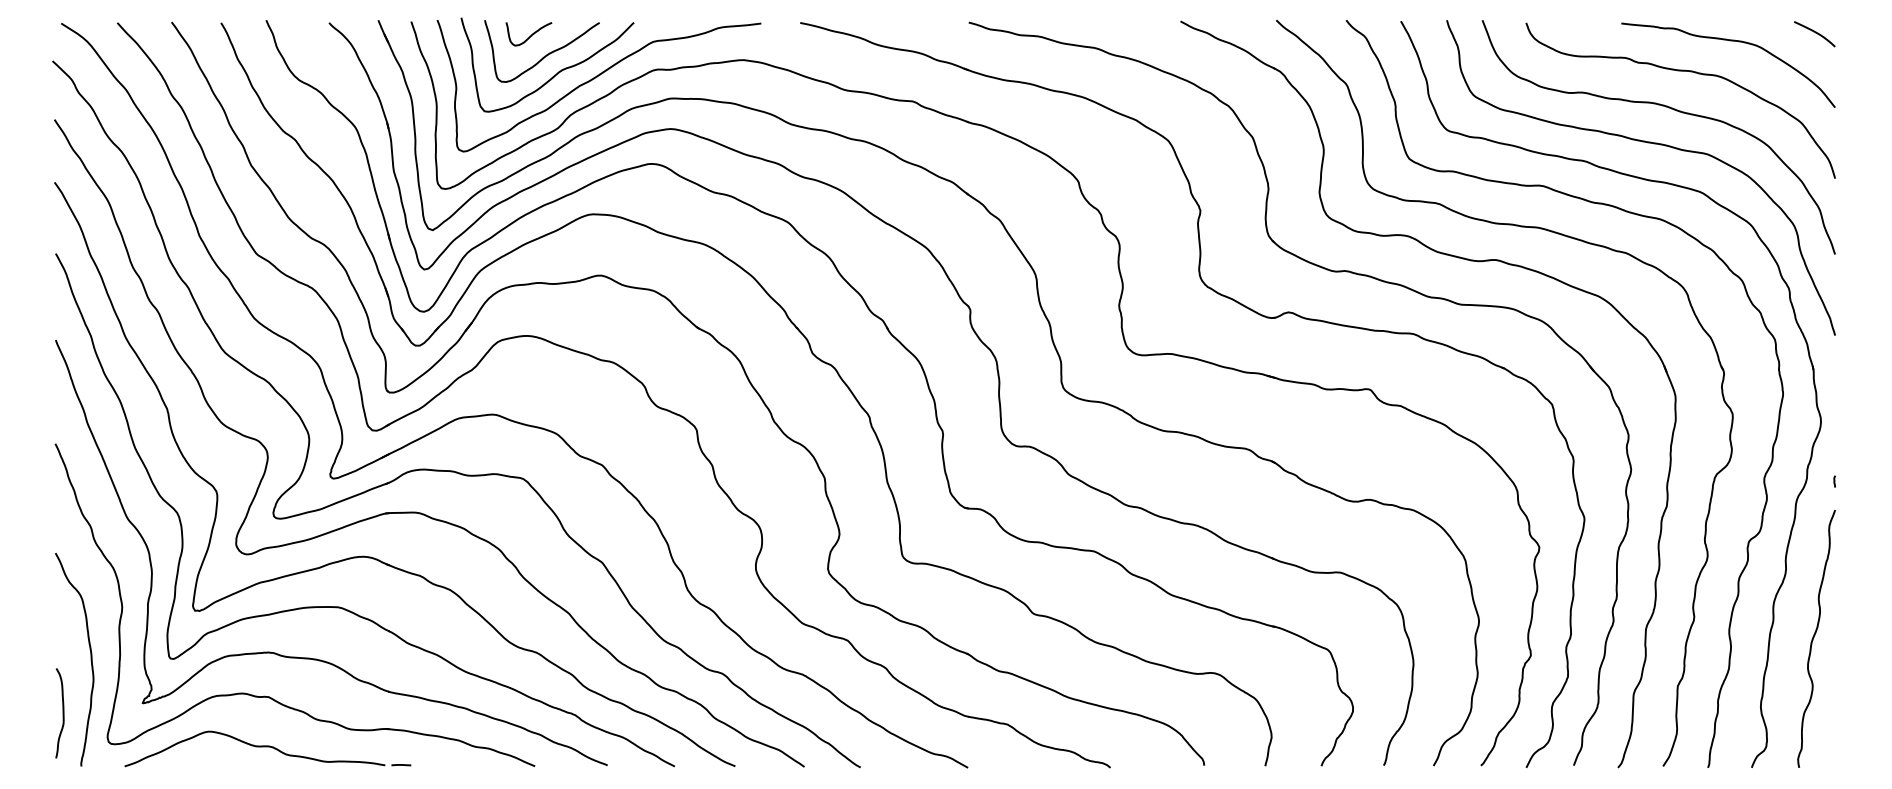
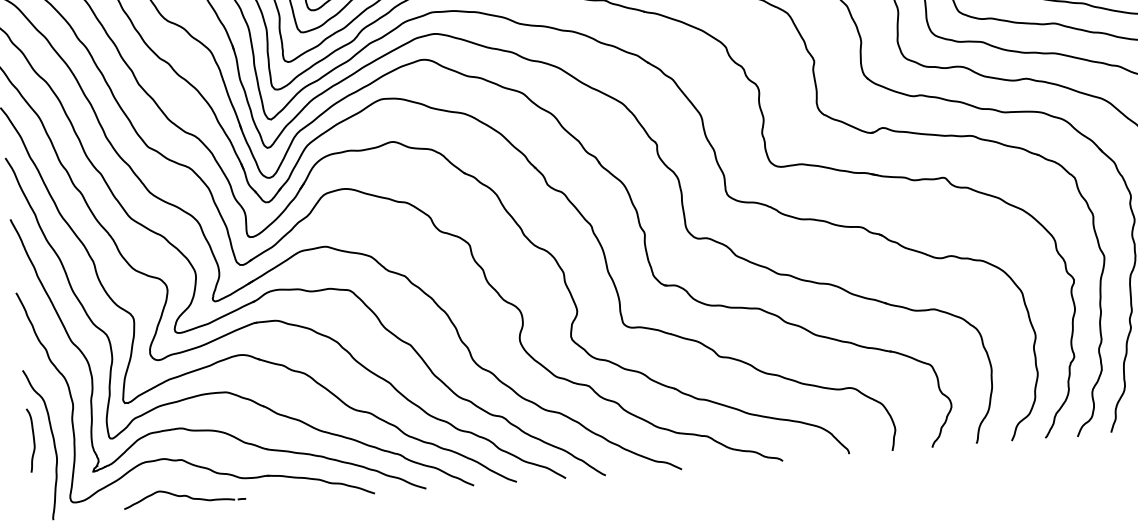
curve: (62, 713) -> (33, 440), moved
part: (267, 748) -> (184, 496), size x0.6

